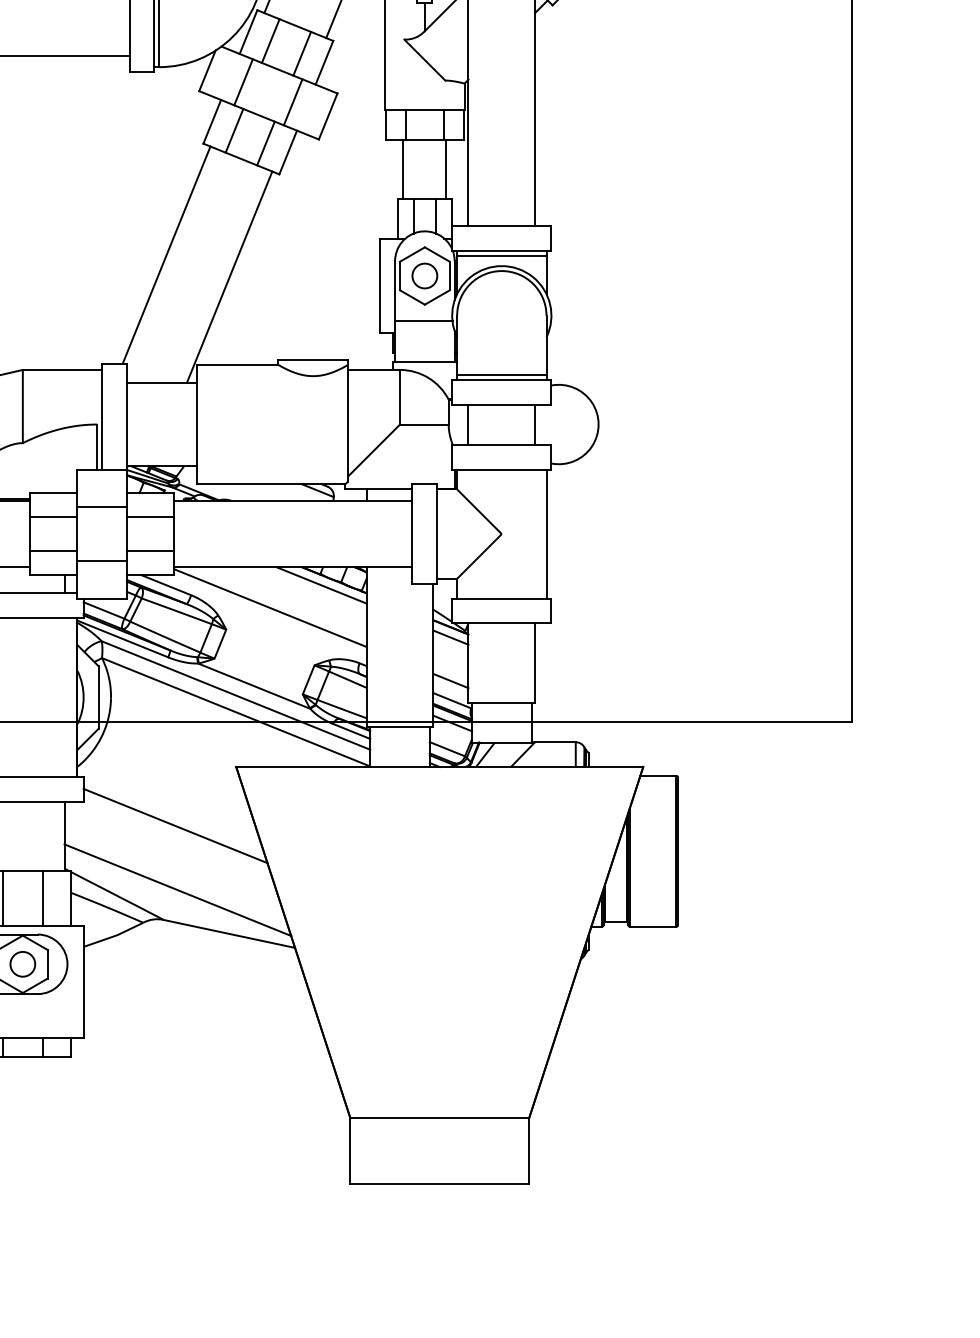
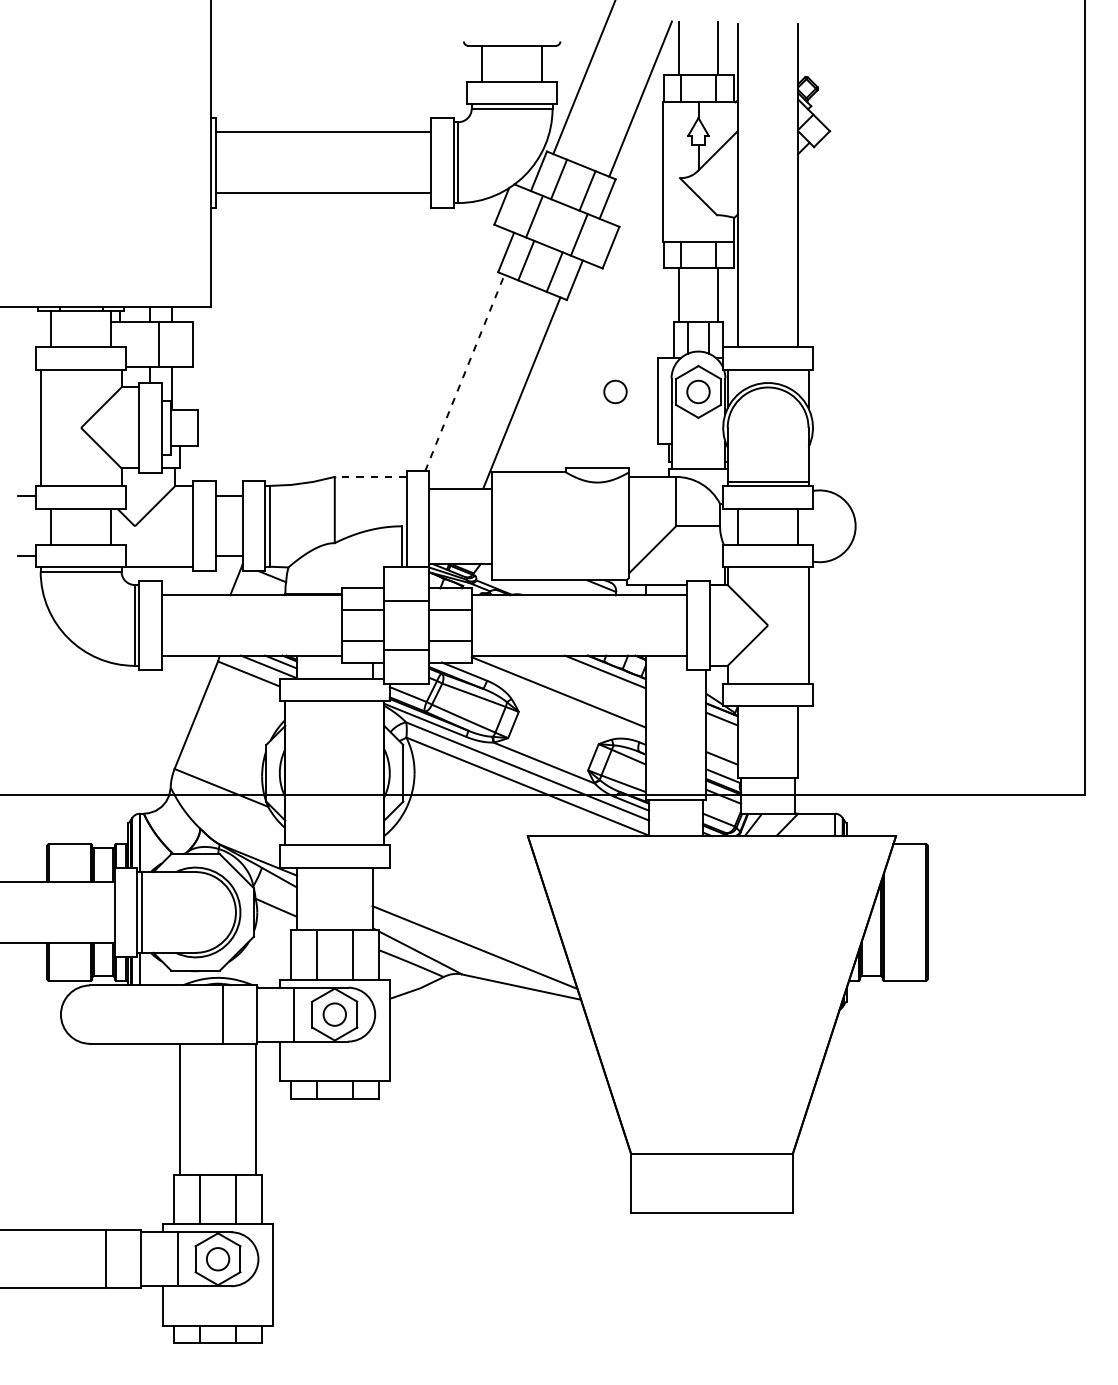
line: (166, 255) -> (464, 373), solid -> dashed
line: (501, 256) -> (767, 374), removed
circle: (333, 275) -> (615, 391), added
line: (423, 320) -> (697, 432), removed
line: (62, 369) -> (370, 476), solid -> dashed
line: (175, 825) -> (472, 889), removed

